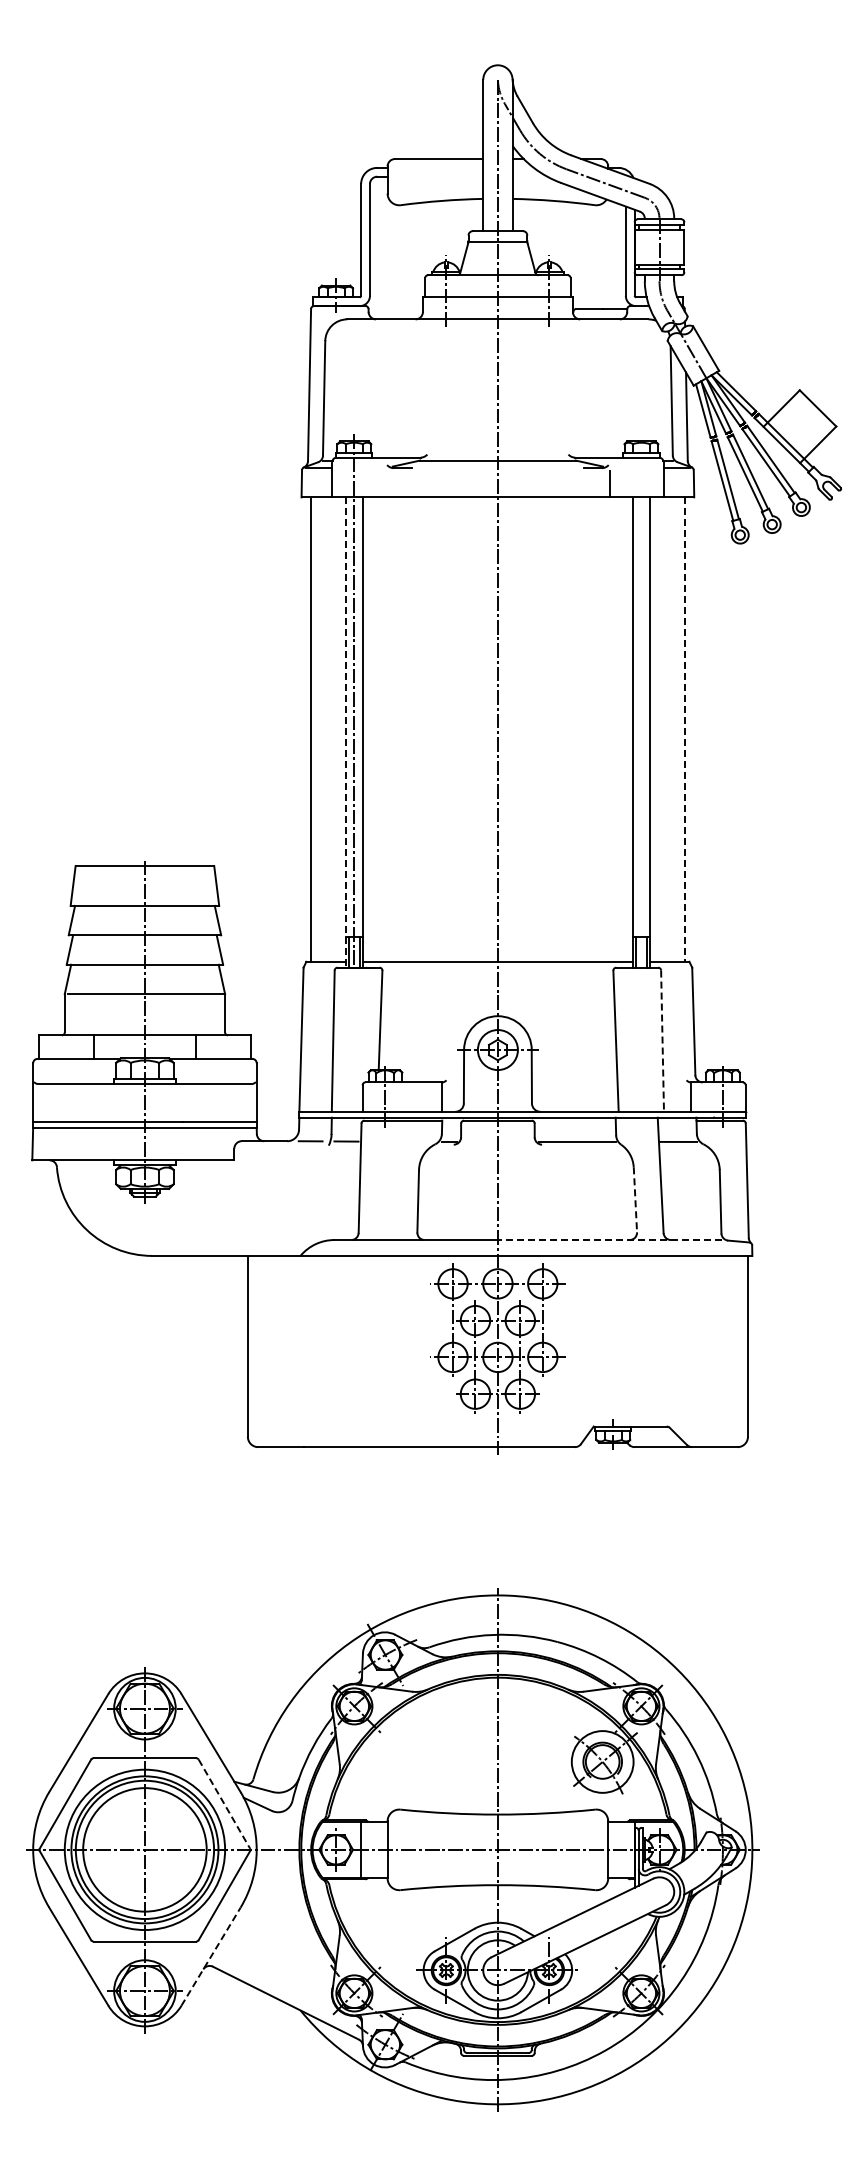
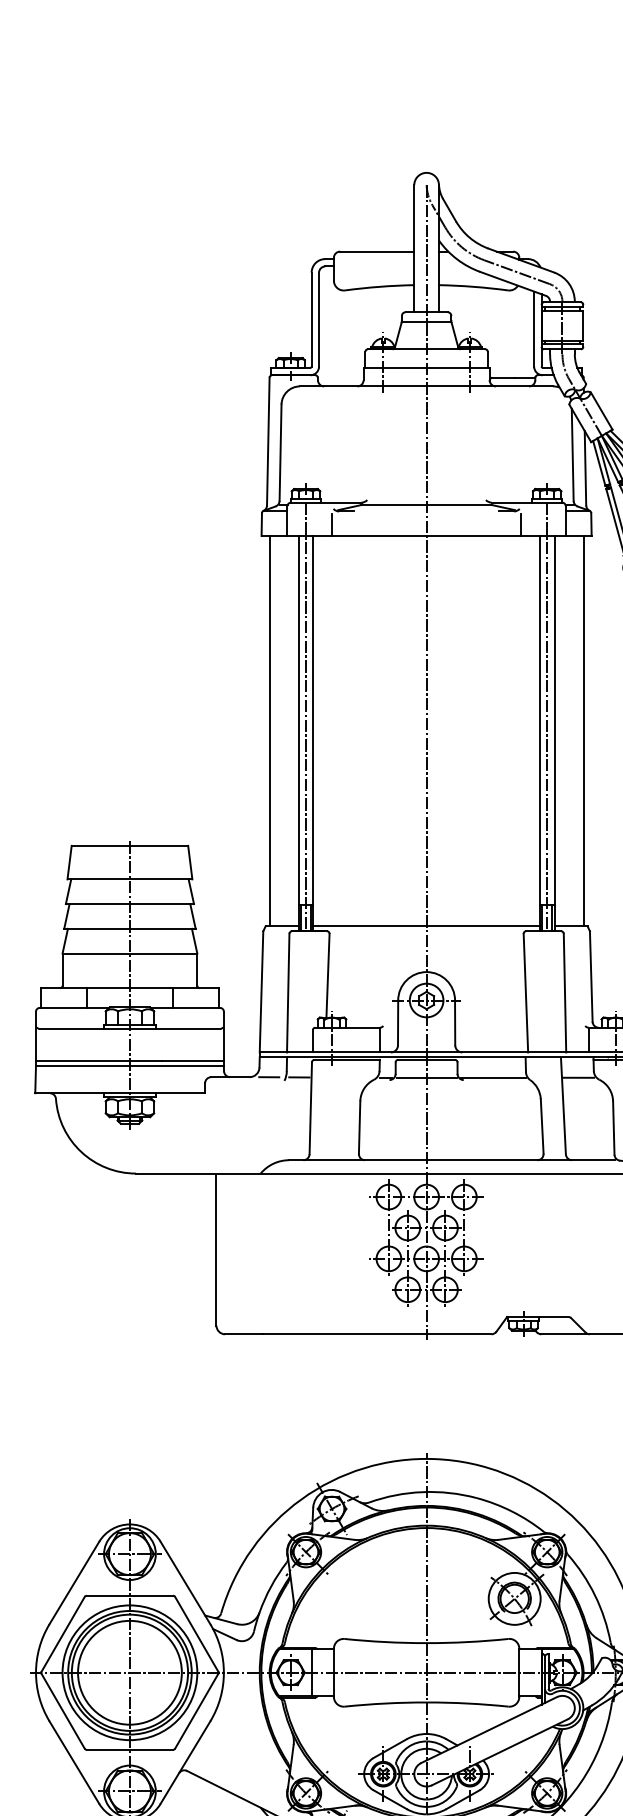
line: (385, 484) -> (332, 525), added
line: (641, 700) -> (547, 706), added
line: (684, 730) -> (583, 731), dashed -> solid
line: (345, 733) -> (298, 734), dashed -> solid
line: (662, 1041) -> (564, 993), dashed -> solid
line: (497, 1142) -> (426, 1078), added
line: (635, 1199) -> (542, 1126), dashed -> solid
line: (609, 1240) -> (520, 1160), dashed -> solid
line: (224, 1804) -> (196, 1634), dashed -> solid
line: (211, 1956) -> (185, 1762), dashed -> solid

